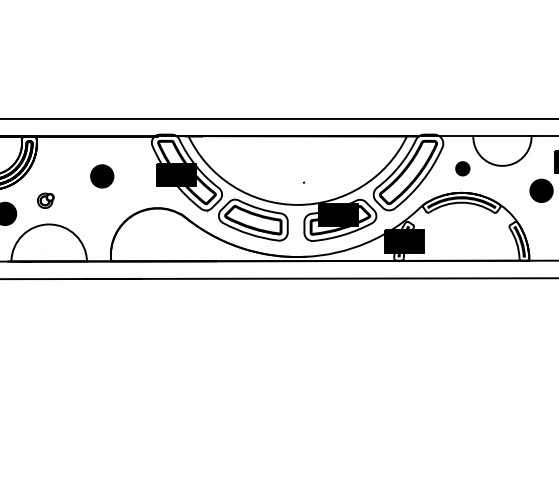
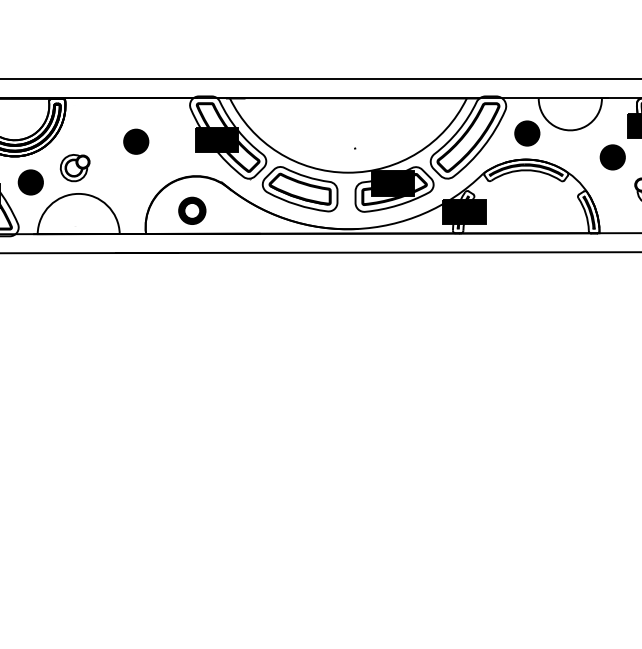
part: (462, 168) -> (527, 133), size x1.67
part: (45, 201) -> (74, 168), size x1.67
part: (154, 239) -> (192, 210), added

